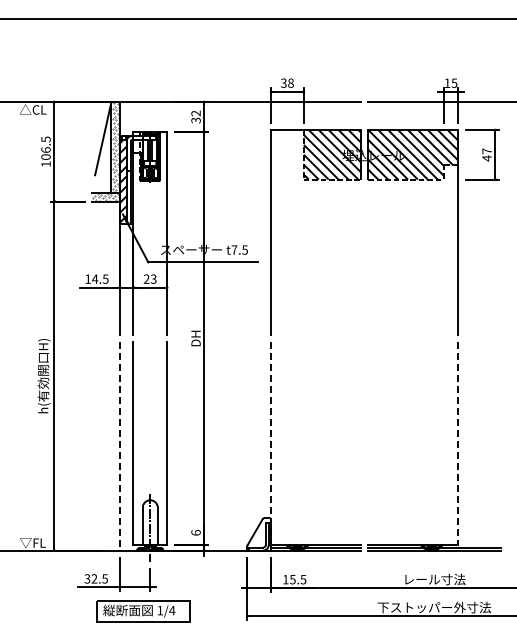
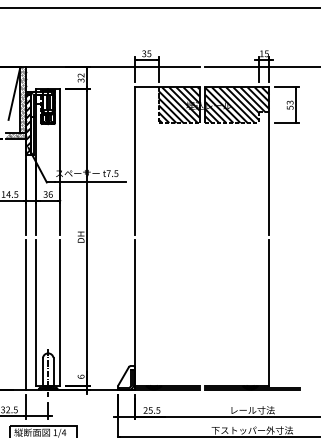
text: (290, 82) -> (148, 53), 38 -> 35
text: (486, 154) -> (289, 104), 47 -> 53
text: (149, 278) -> (47, 194), 23 -> 36
line: (271, 444) -> (135, 313), dashed -> solid
line: (458, 444) -> (269, 313), dashed -> solid
line: (119, 446) -> (26, 314), dashed -> solid
text: (285, 579) -> (145, 410), 15.5 -> 25.5

